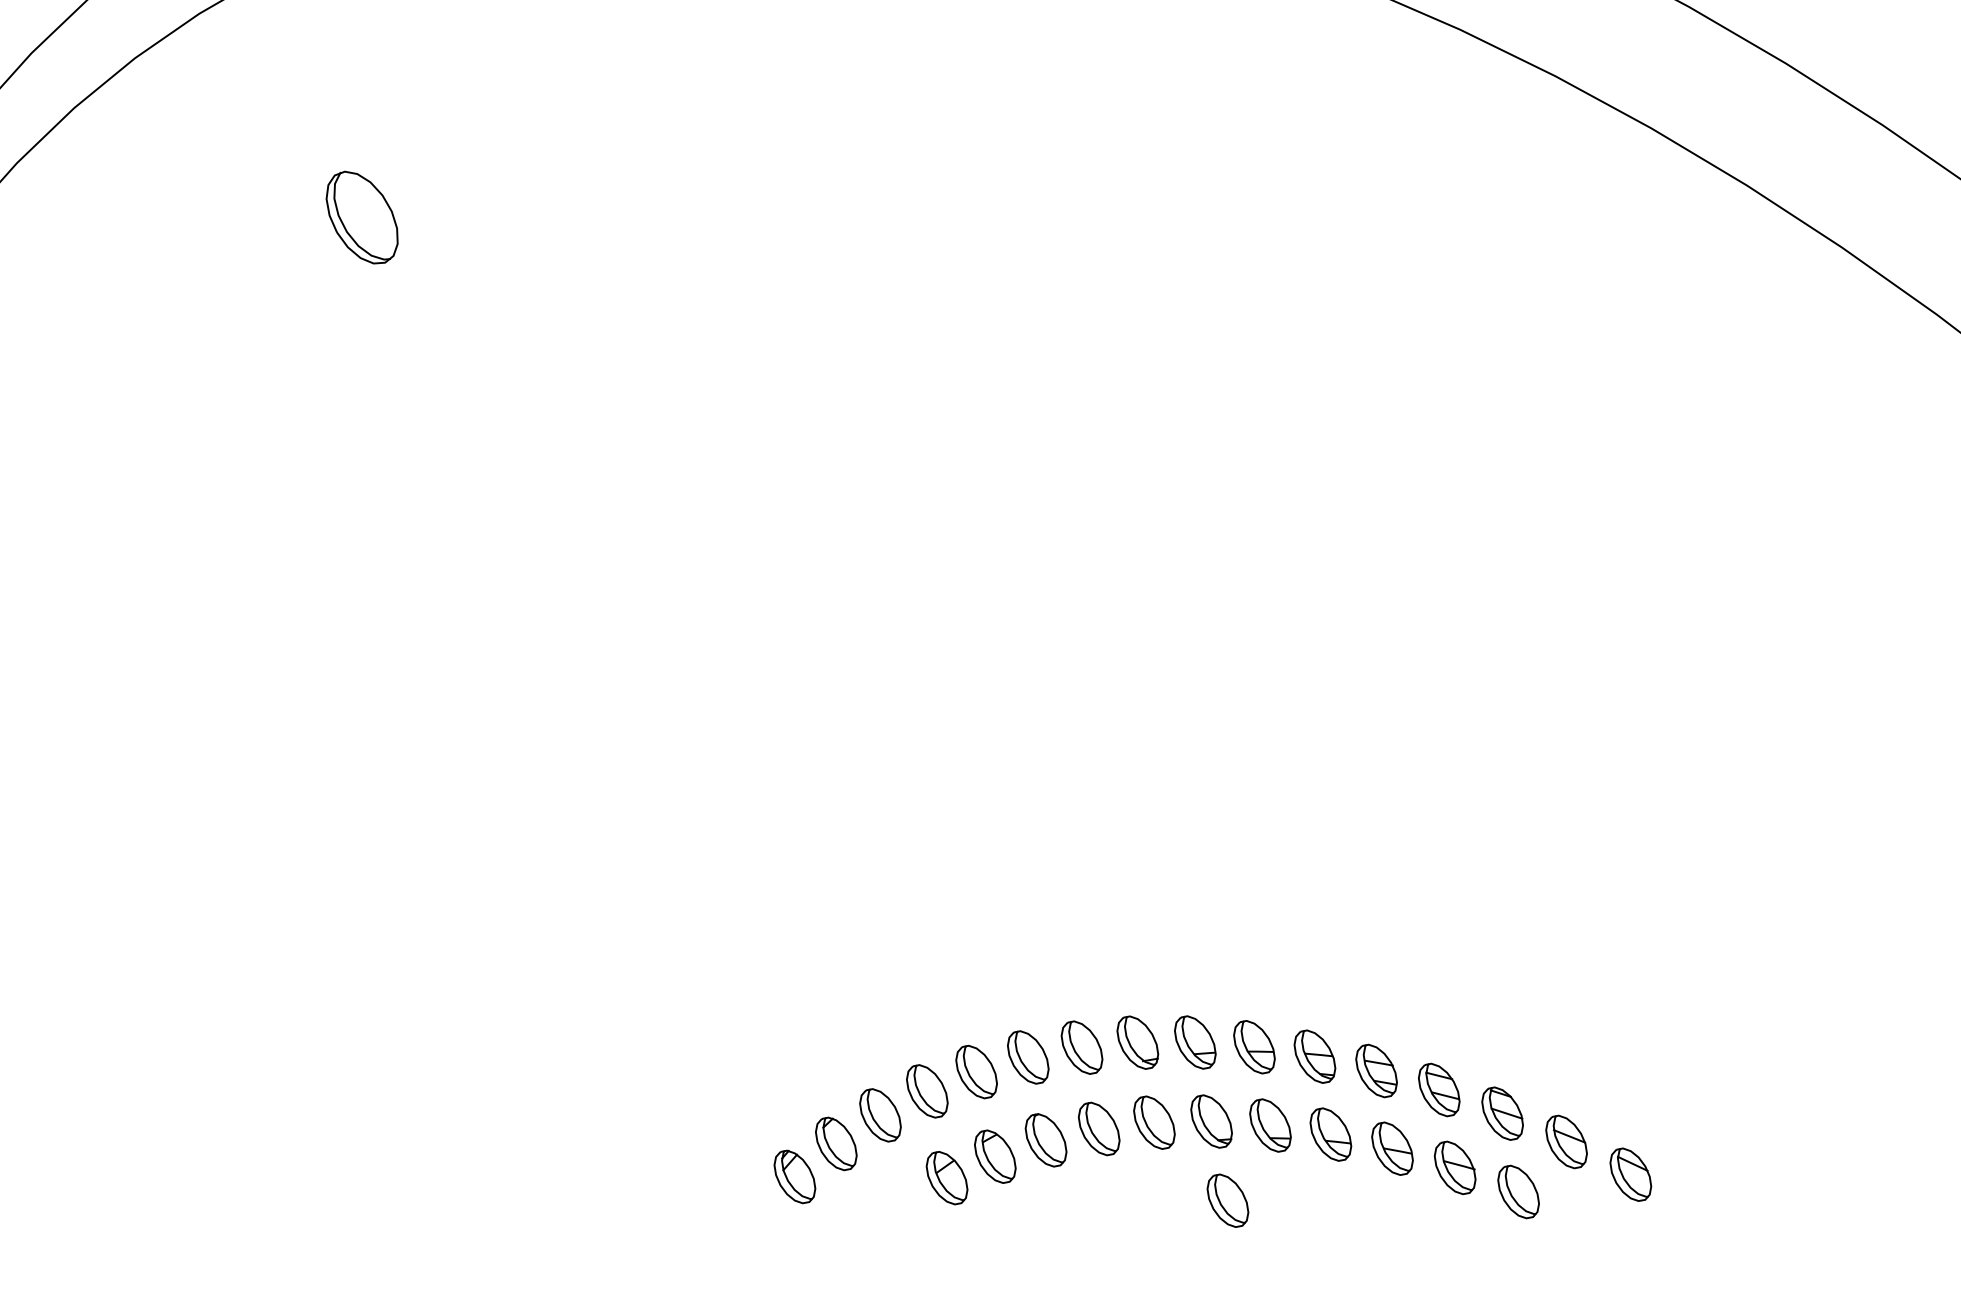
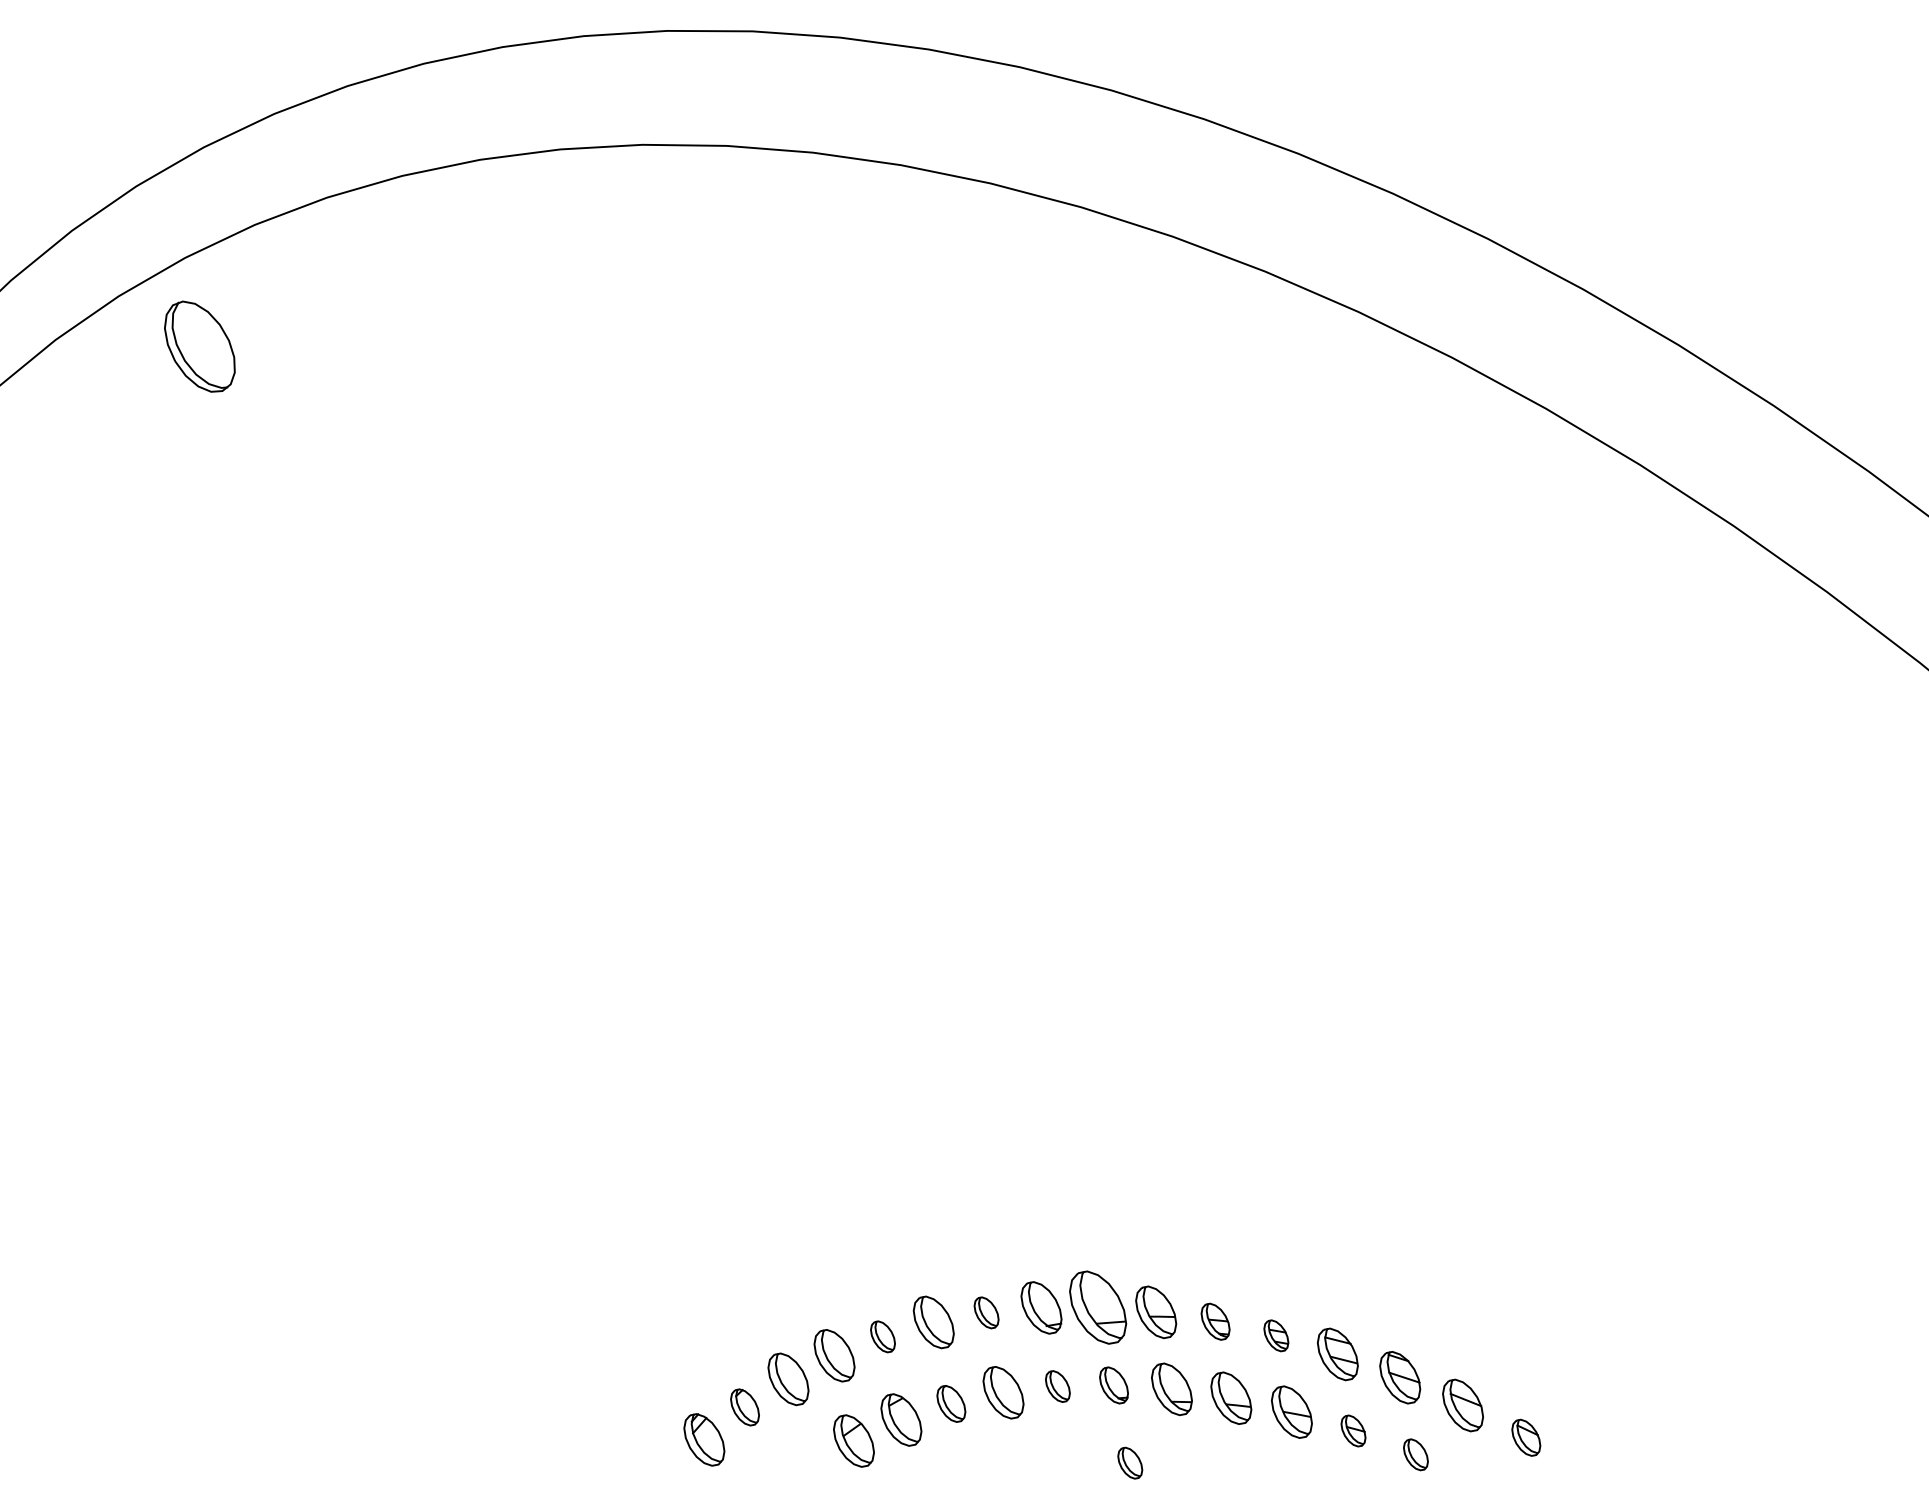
part: (361, 217) -> (199, 346), moved
part: (1194, 1042) -> (1097, 1307), size x1.4
part: (1081, 1047) -> (986, 1312), size x0.6
part: (1314, 1056) -> (1215, 1321), size x0.7
part: (1376, 1070) -> (1276, 1335), size x0.6
part: (976, 1071) -> (882, 1336), size x0.6
part: (1211, 1121) -> (1113, 1385), size x0.7
part: (1154, 1122) -> (1057, 1386), size x0.6
part: (1046, 1139) -> (951, 1403), size x0.7
part: (835, 1143) -> (744, 1407), size x0.7
part: (1455, 1167) -> (1353, 1430), size x0.6
part: (1631, 1174) -> (1526, 1437), size x0.7
part: (1518, 1191) -> (1415, 1454), size x0.6
part: (1228, 1199) -> (1130, 1462), size x0.6

